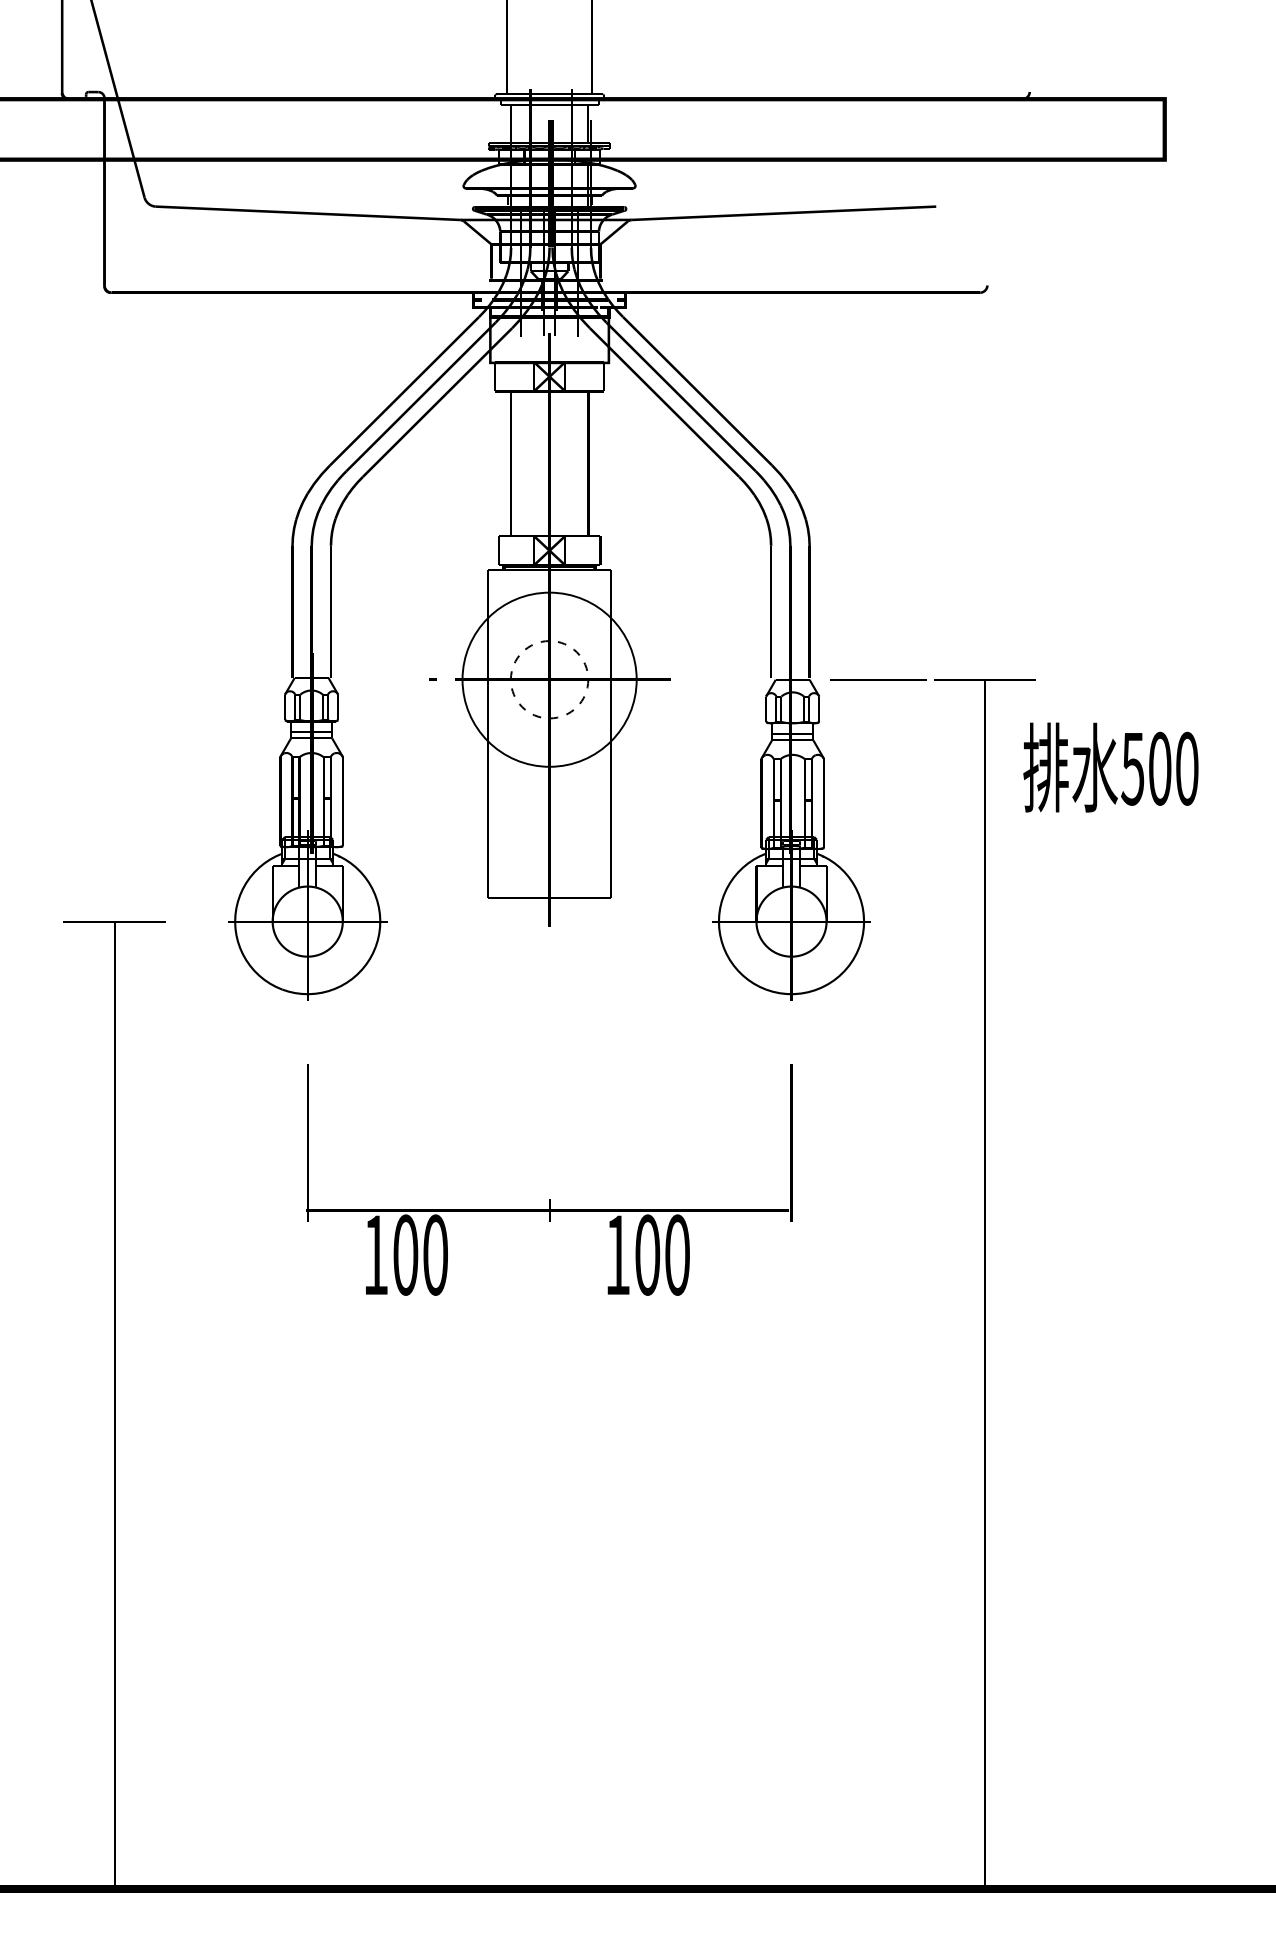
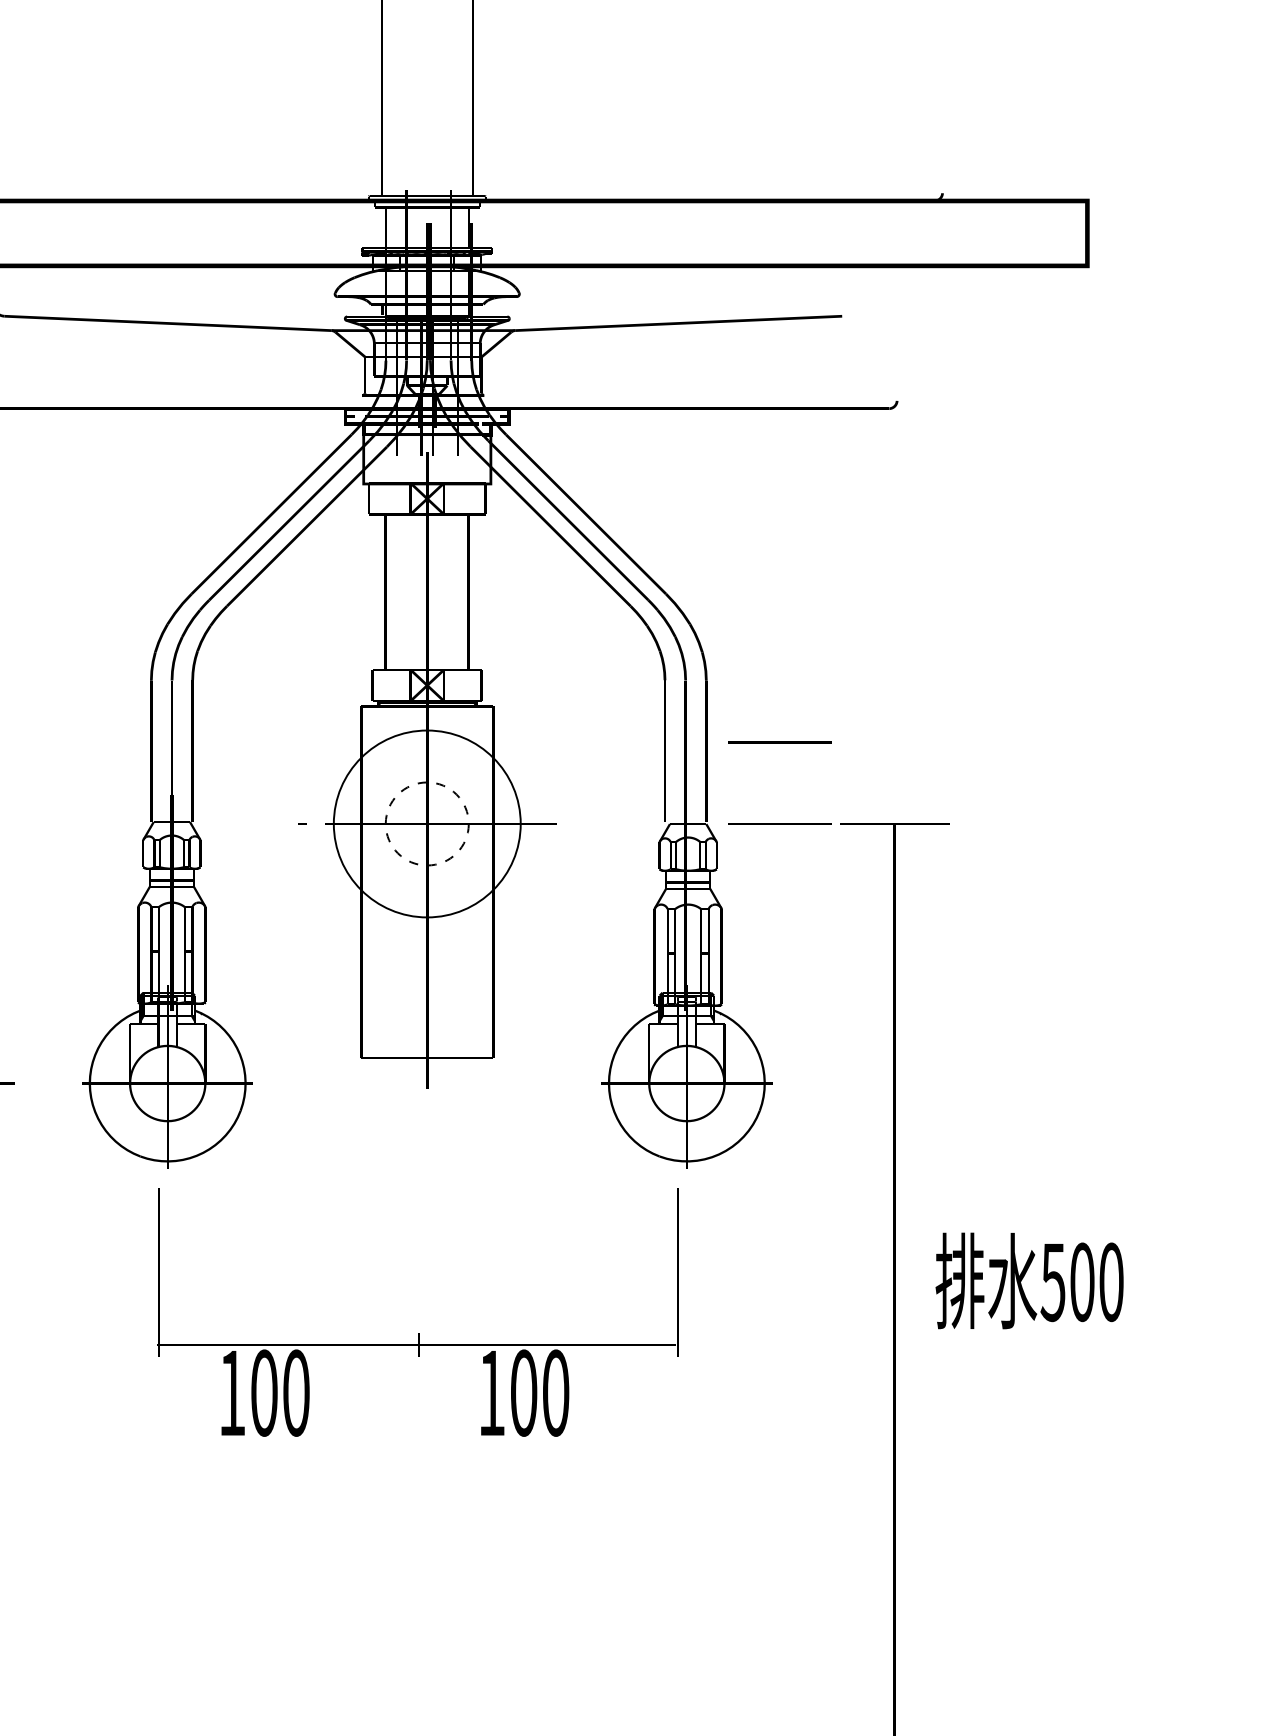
line: (878, 603) -> (780, 742), added
text: (1110, 767) -> (1029, 1280), moved
text: (549, 1179) -> (418, 1311), moved

